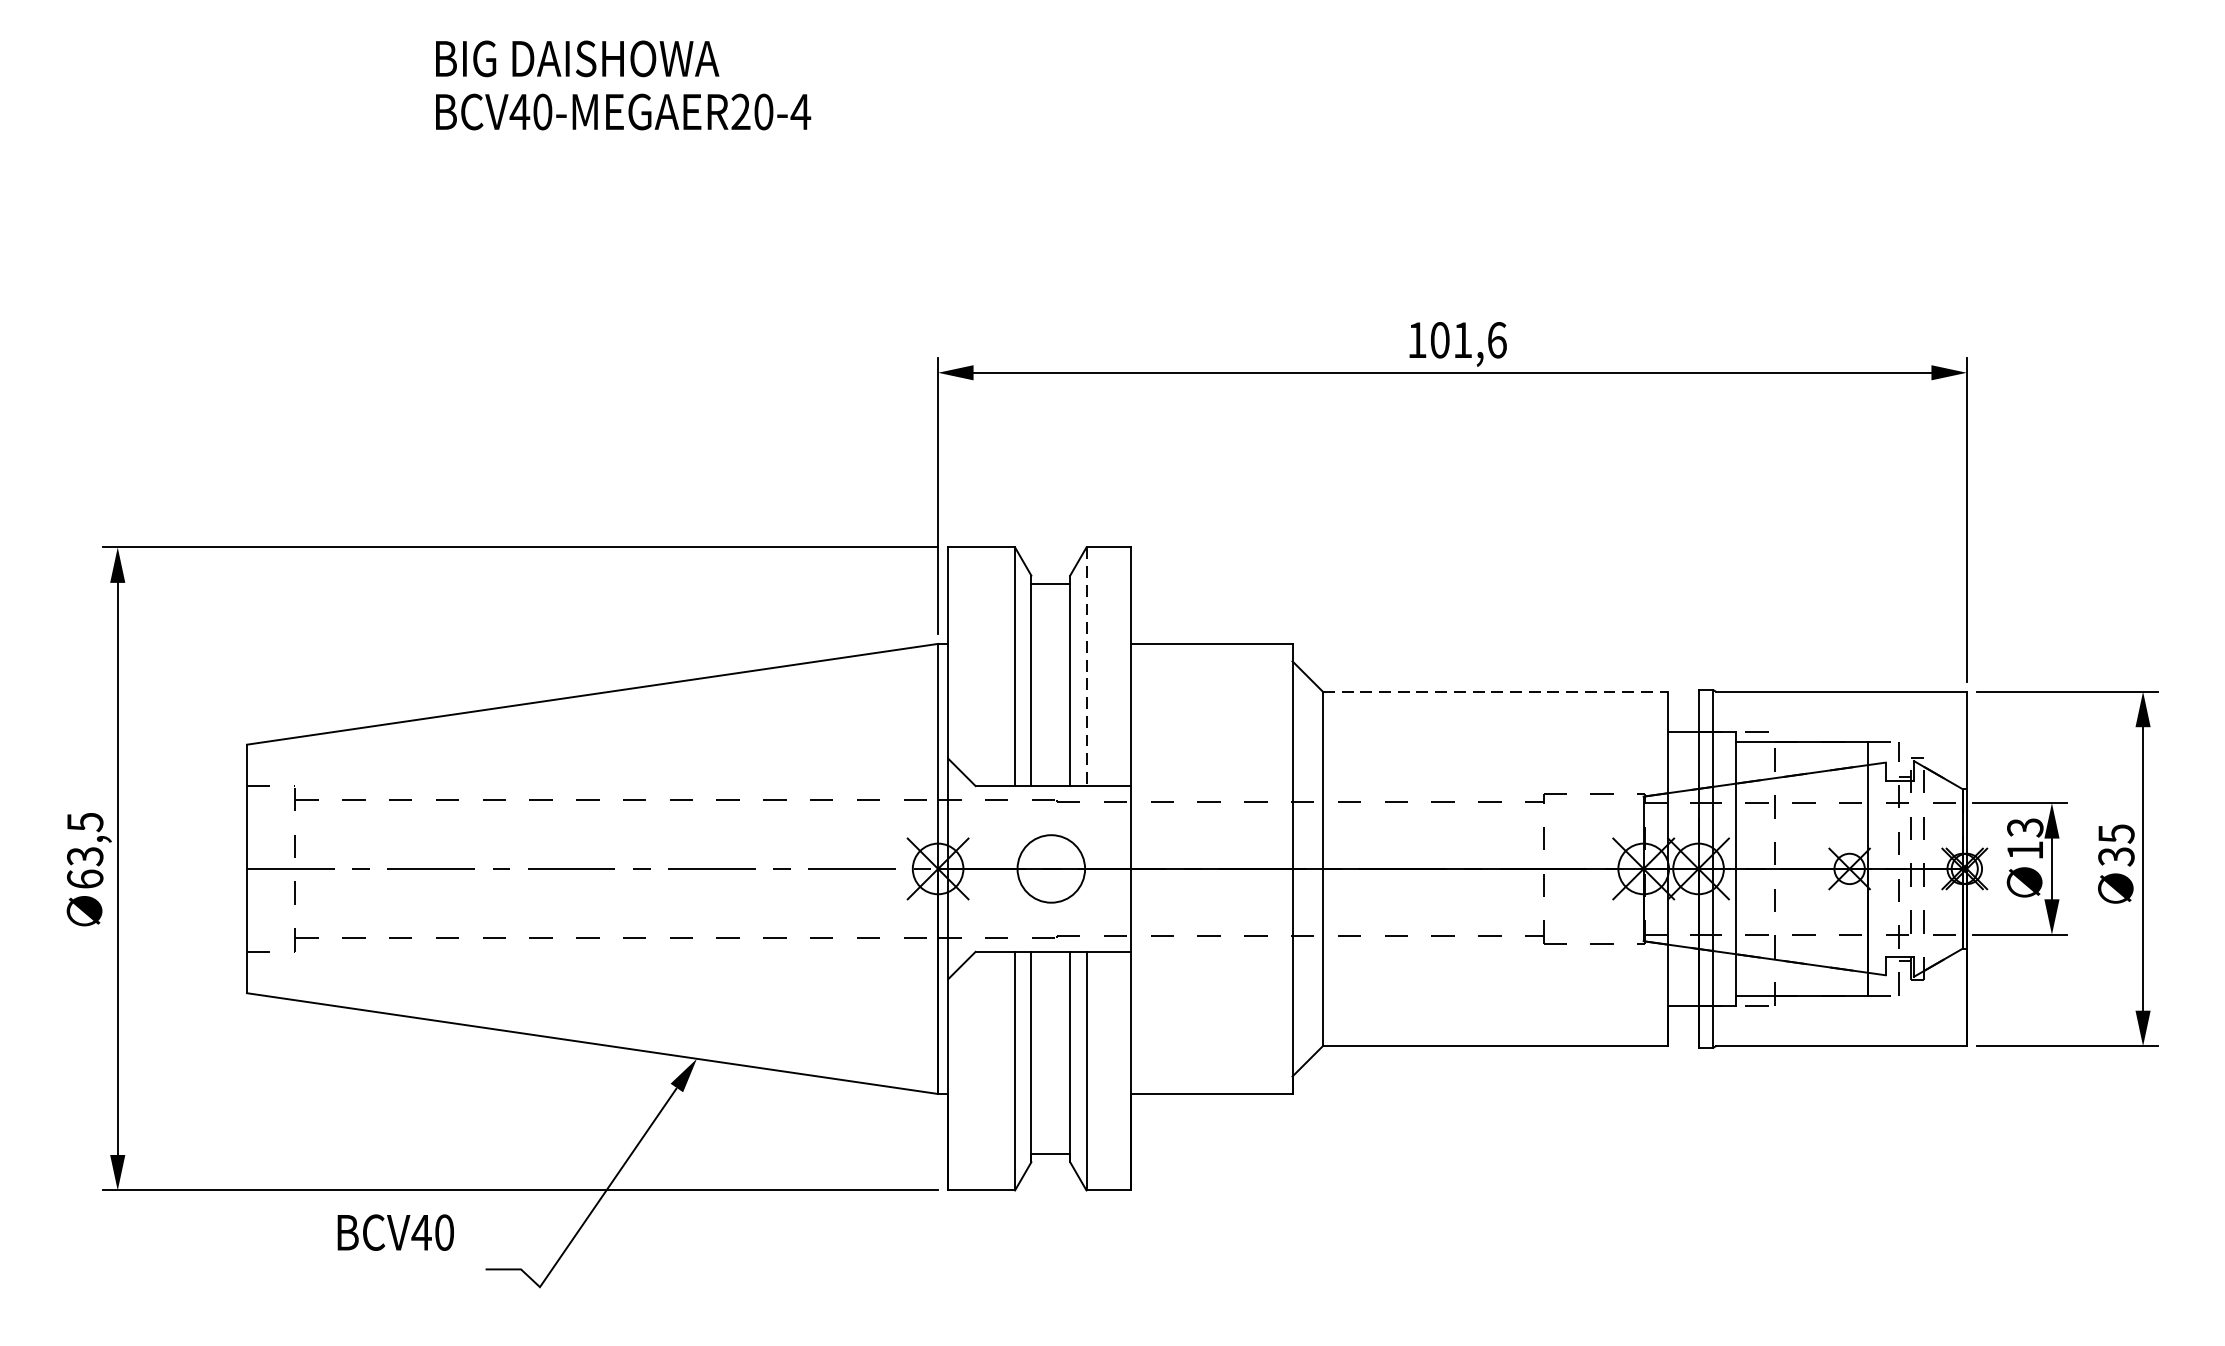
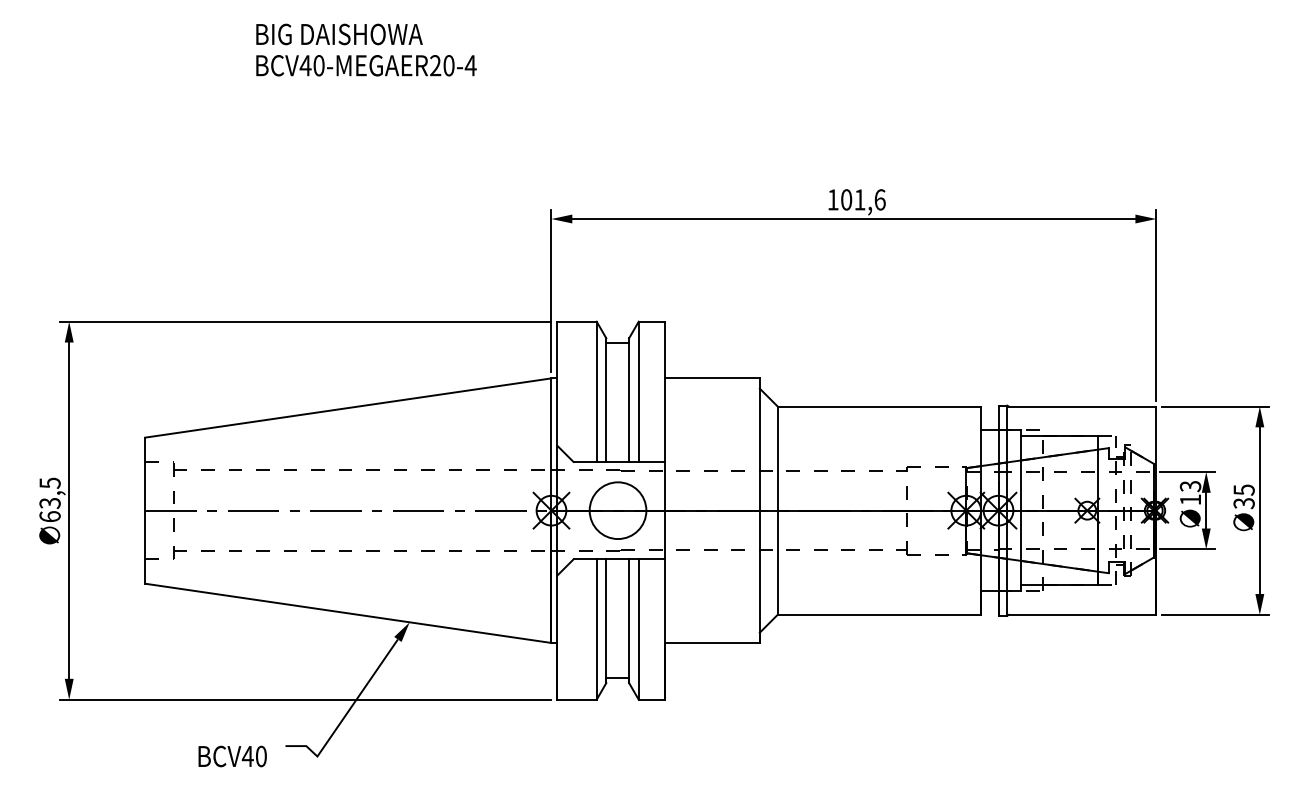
line: (1086, 667) -> (638, 392), dashed -> solid
line: (1496, 691) -> (879, 406), dashed -> solid
circle: (1050, 868) -> (617, 510), size x1.43
text: (395, 1232) -> (232, 756), moved

